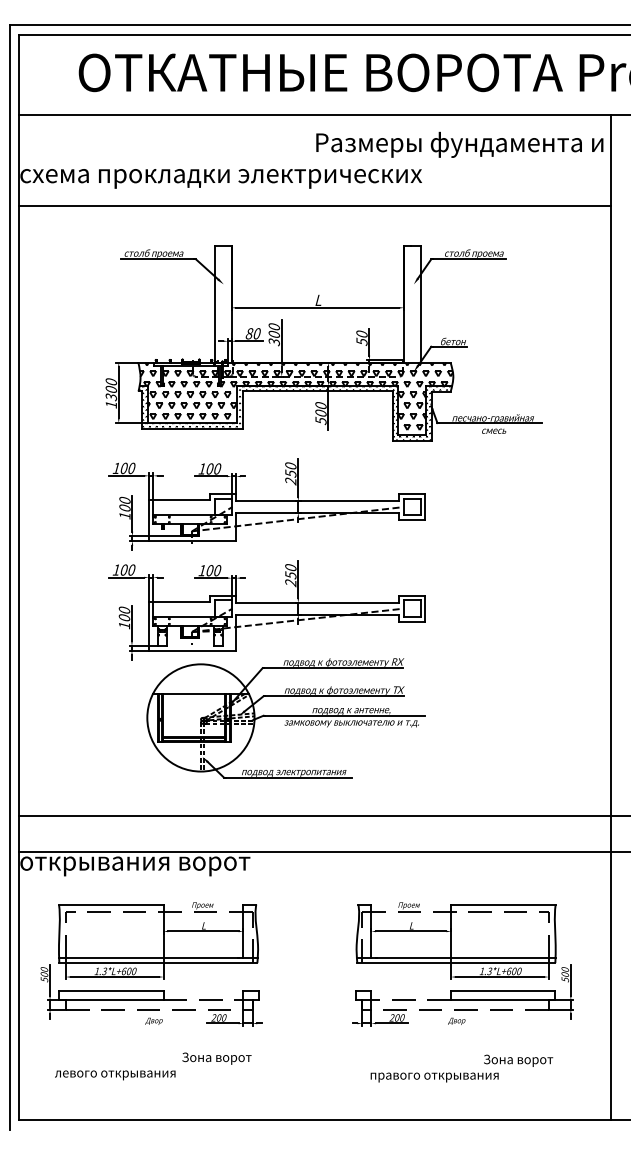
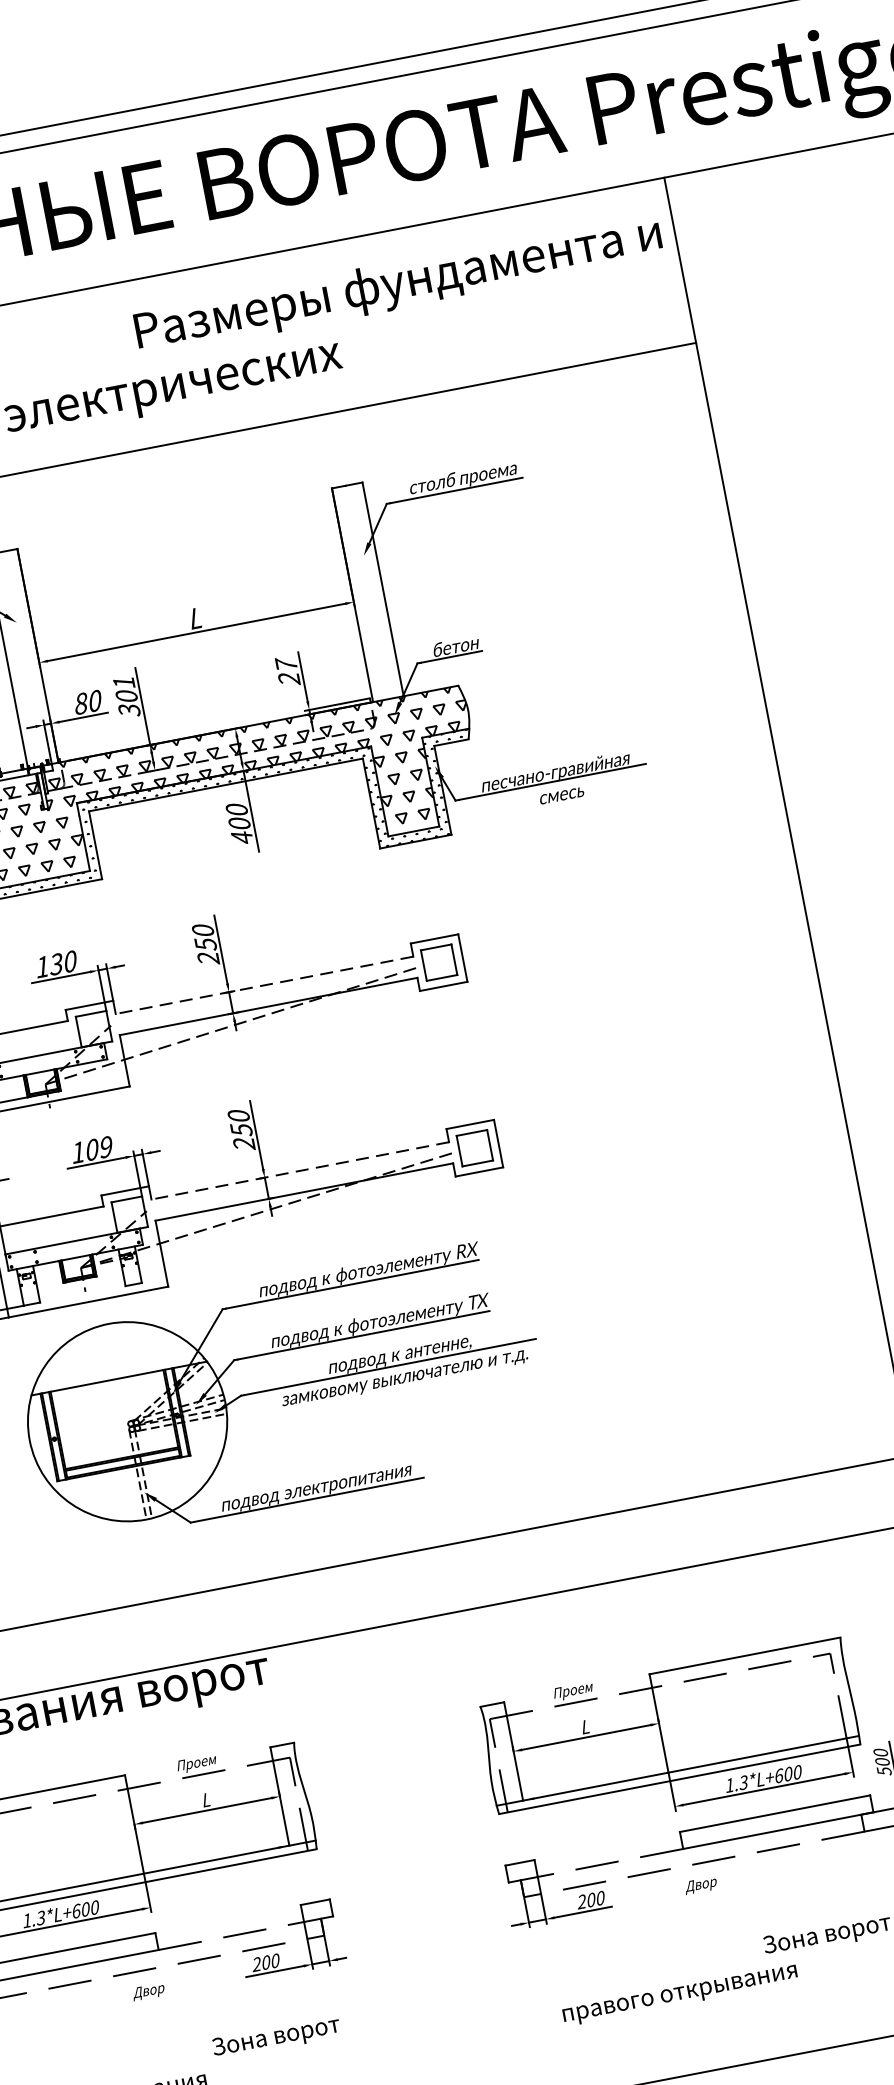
text: (273, 326) -> (122, 681), 300 -> 301
text: (361, 337) -> (286, 671), 50 -> 27
text: (320, 420) -> (241, 836), 500 -> 400
text: (209, 468) -> (55, 963), 100 -> 130
line: (317, 501) -> (264, 985), solid -> dashed
text: (216, 570) -> (104, 1147), 100 -> 109
line: (317, 602) -> (299, 1170), solid -> dashed

